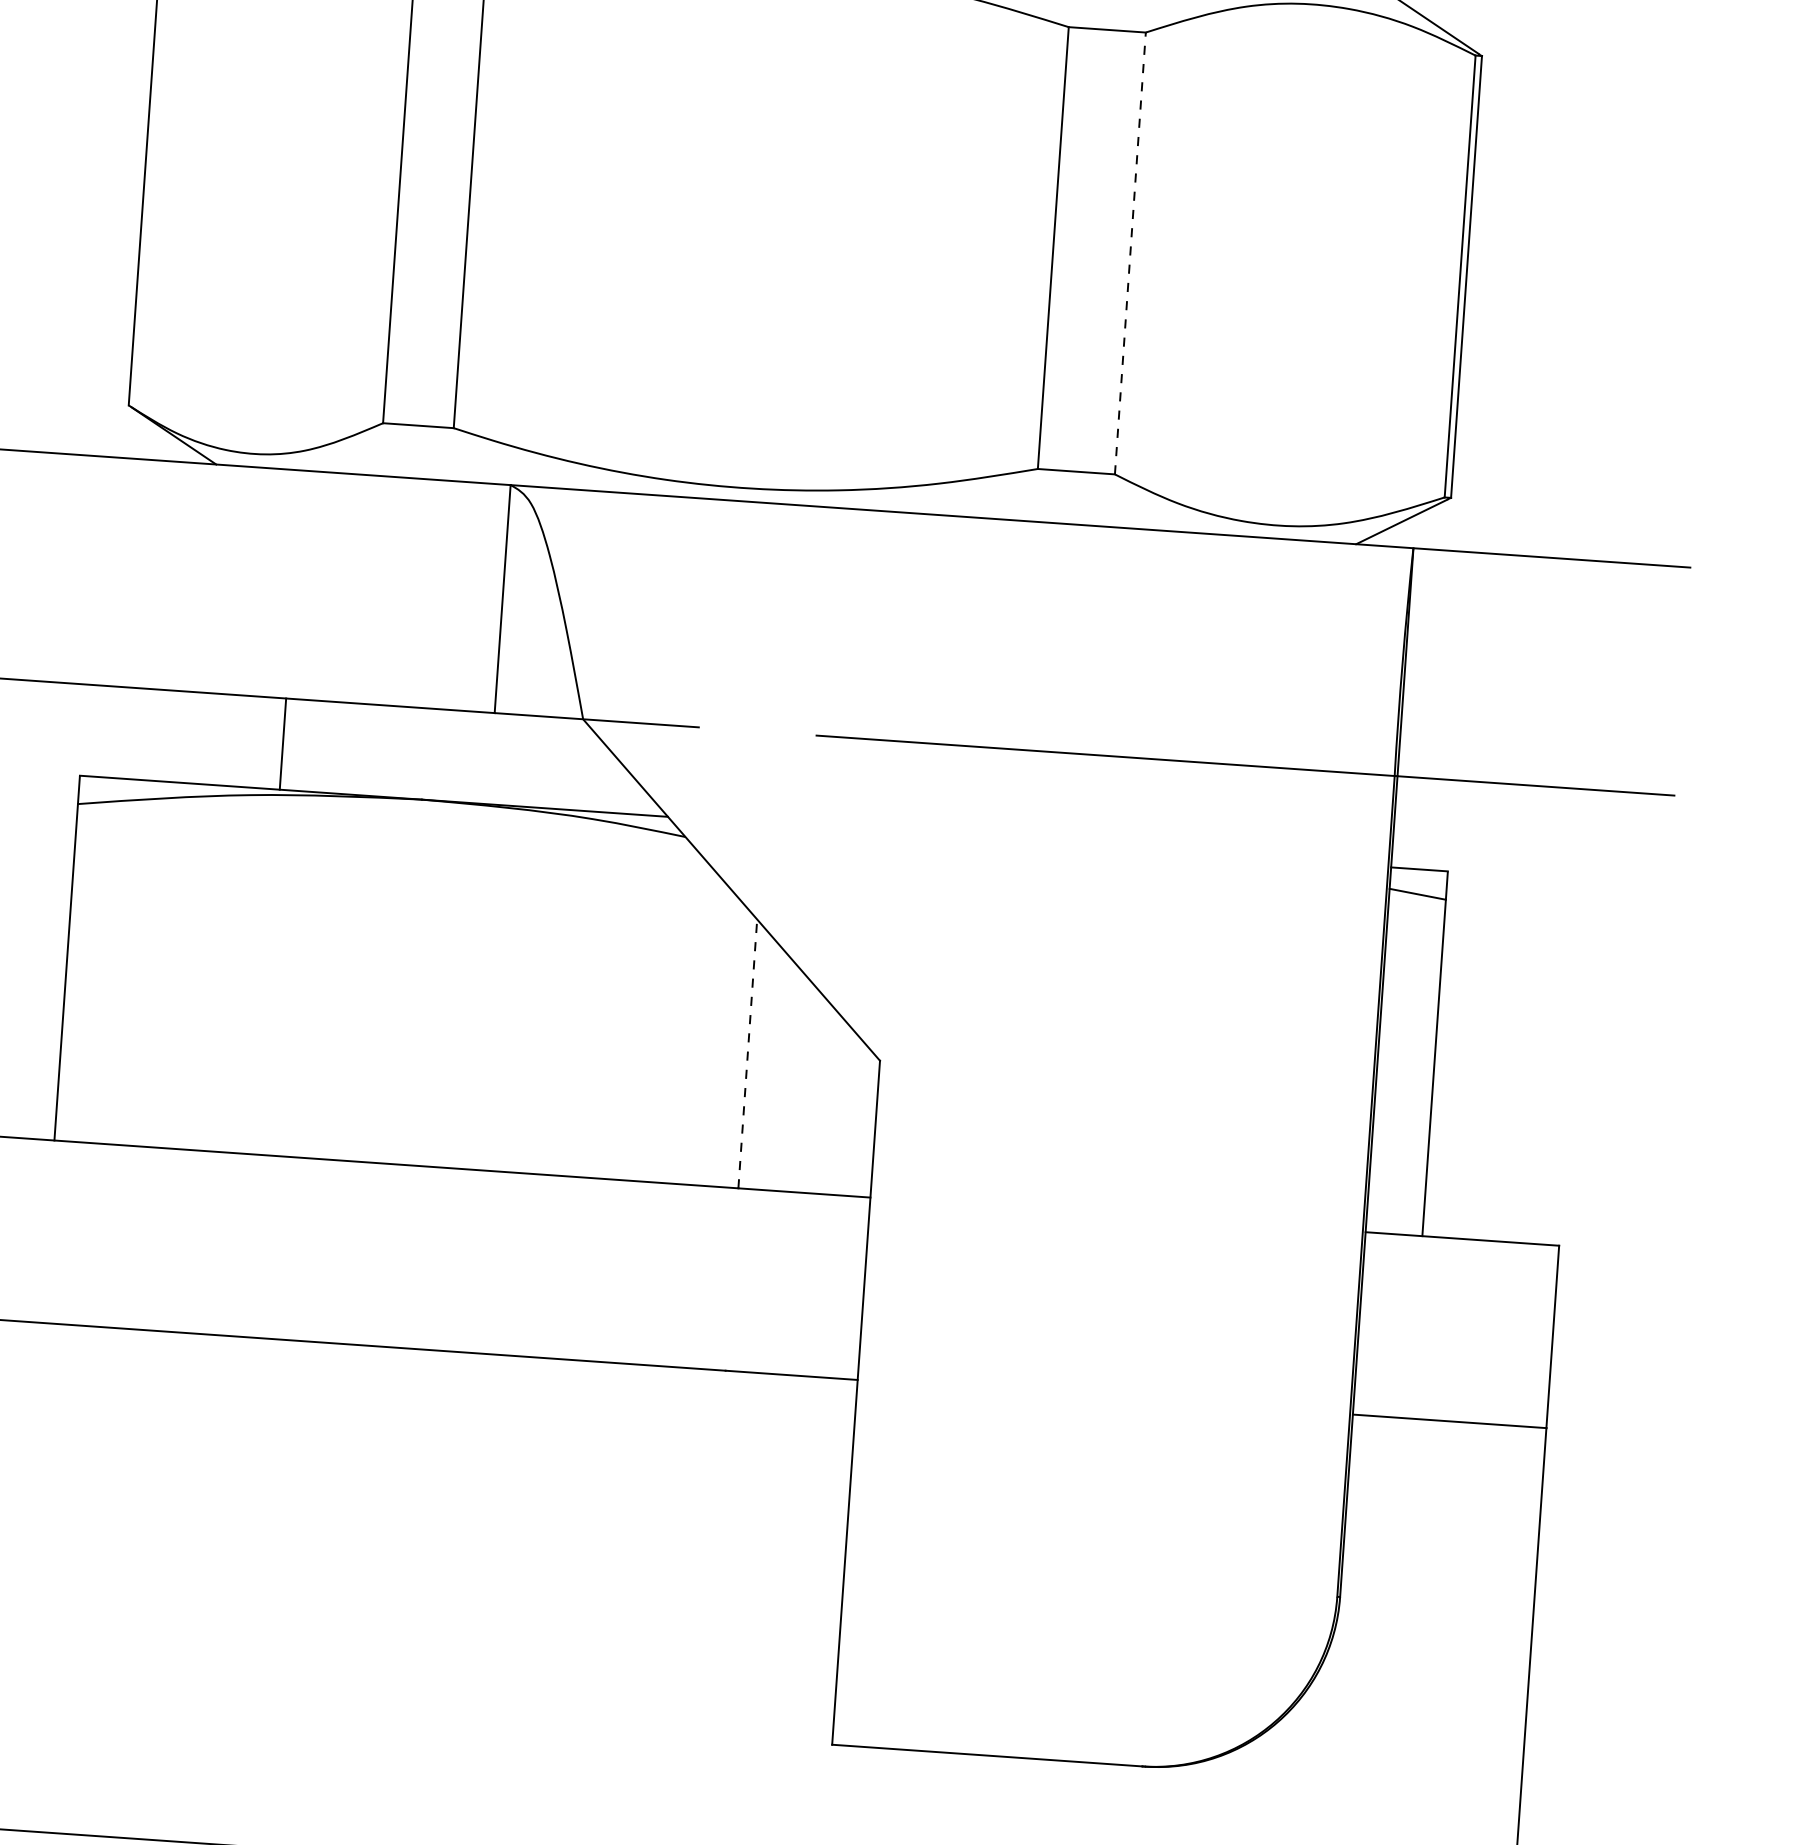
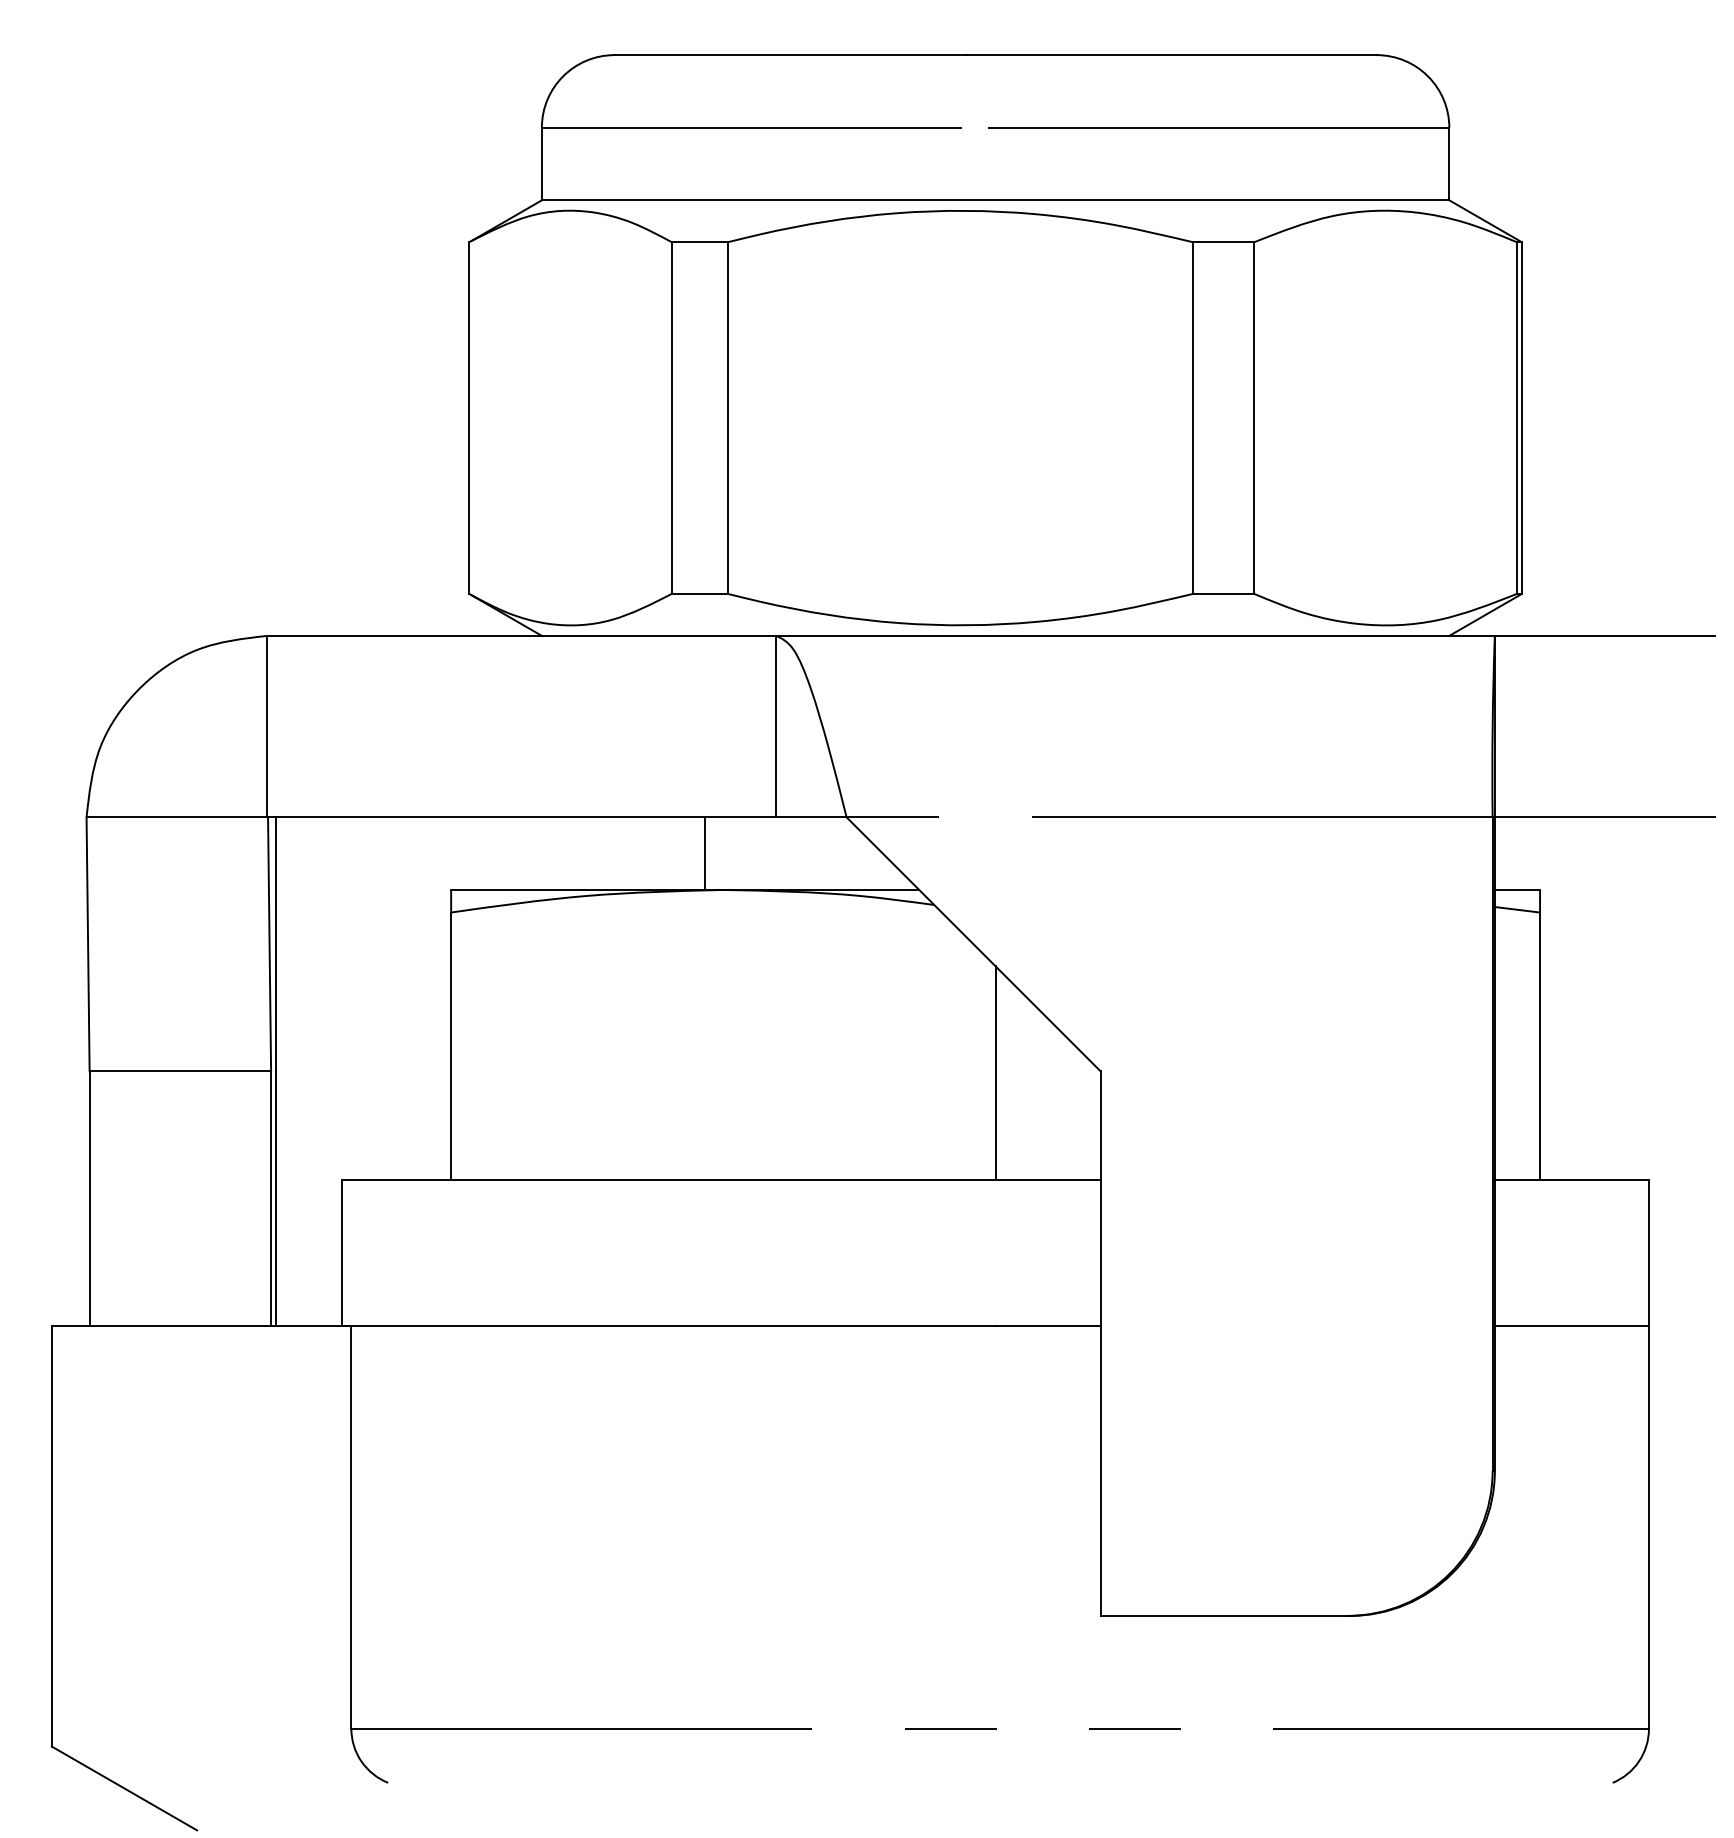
line: (1130, 254) -> (1254, 418), dashed -> solid
line: (283, 743) -> (705, 853), moved
line: (747, 1052) -> (995, 1072), dashed -> solid

